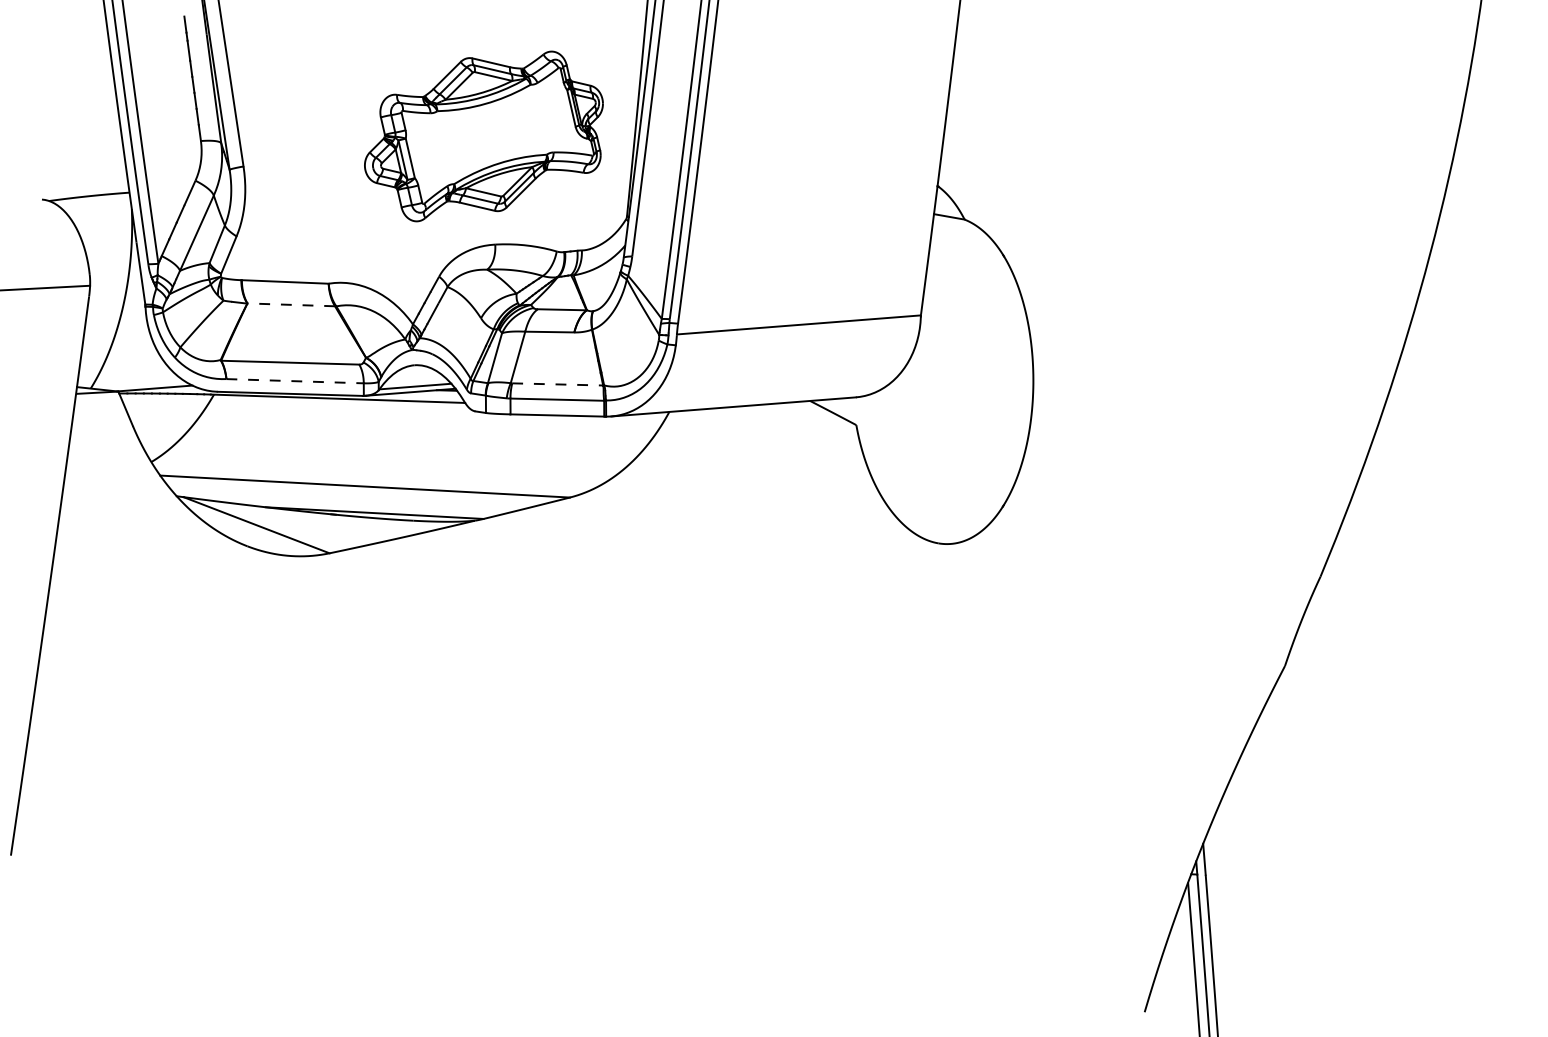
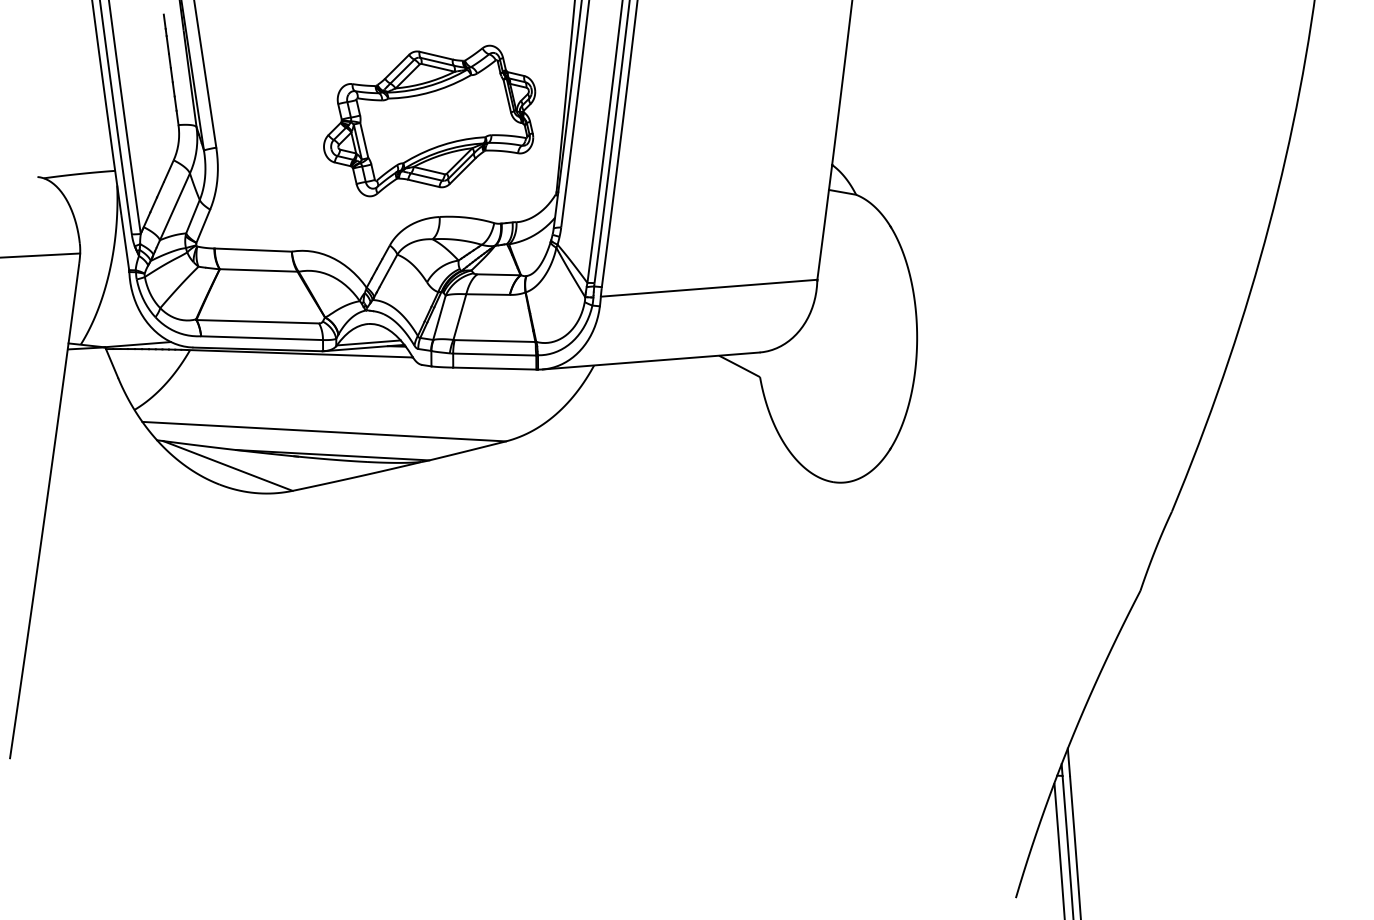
line: (291, 304) -> (258, 270), dashed -> solid
line: (295, 381) -> (262, 338), dashed -> solid
line: (558, 384) -> (495, 341), dashed -> solid

